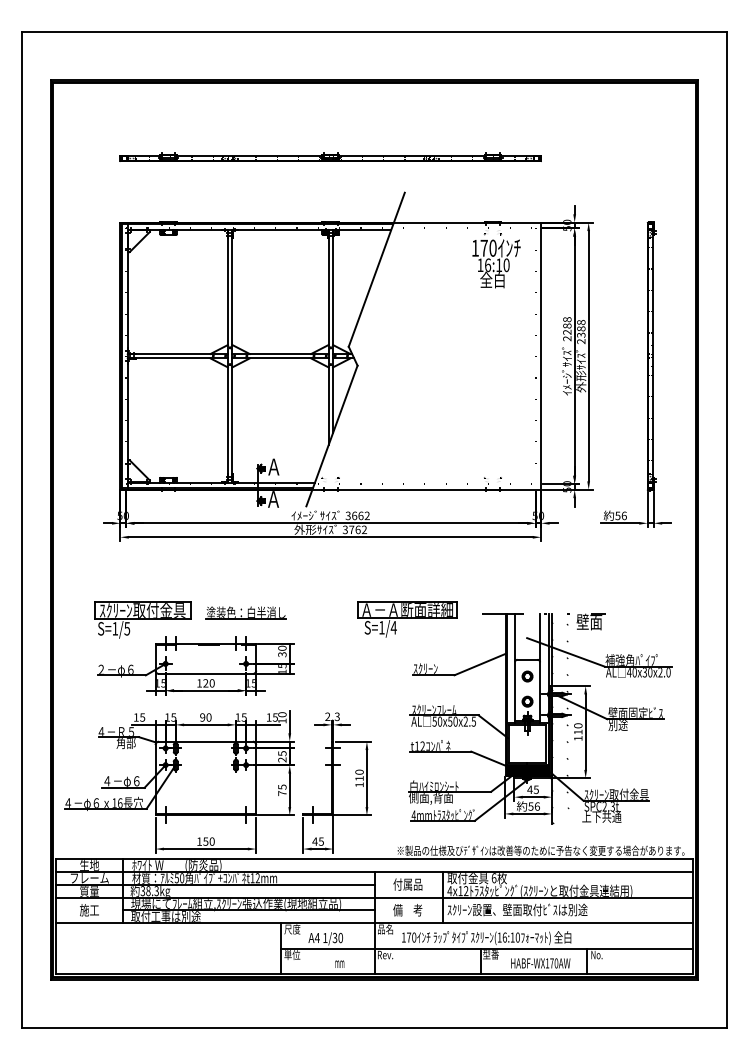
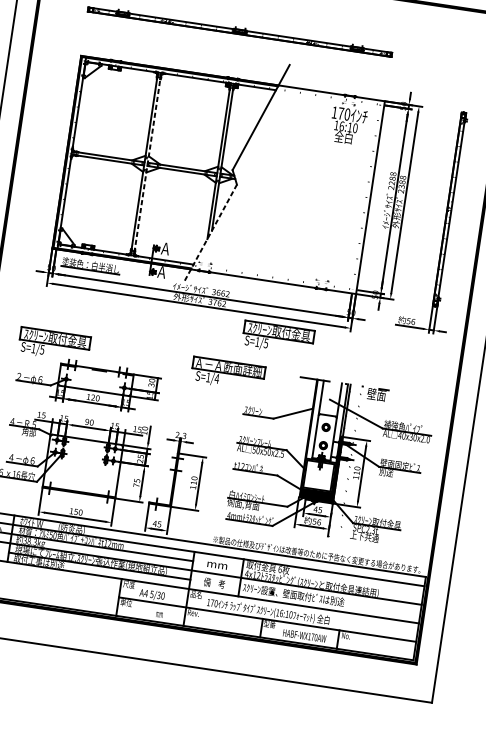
line: (232, 356) -> (147, 164), solid -> dashed
line: (331, 436) -> (210, 233), solid -> dashed
part: (444, 565) -> (278, 338), added
part: (245, 612) -> (90, 265), moved
part: (407, 619) -> (227, 374), moved
text: (407, 884) -> (217, 564), 付属品 -> mm
text: (325, 938) -> (152, 594), 1/30 -> 5/30

